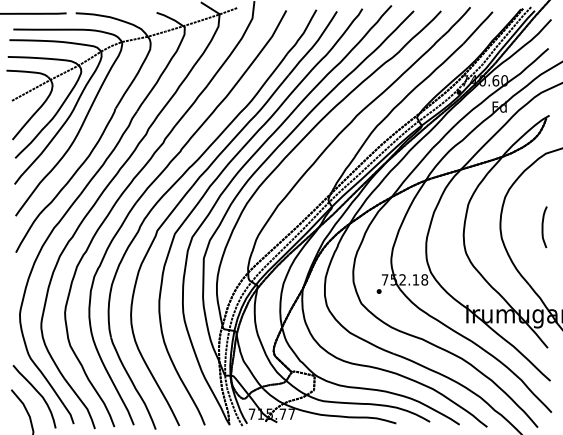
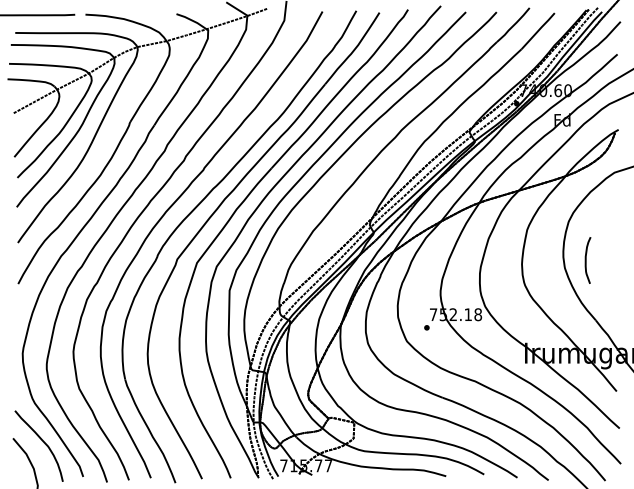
curve: (543, 227) -> (586, 260), moved

